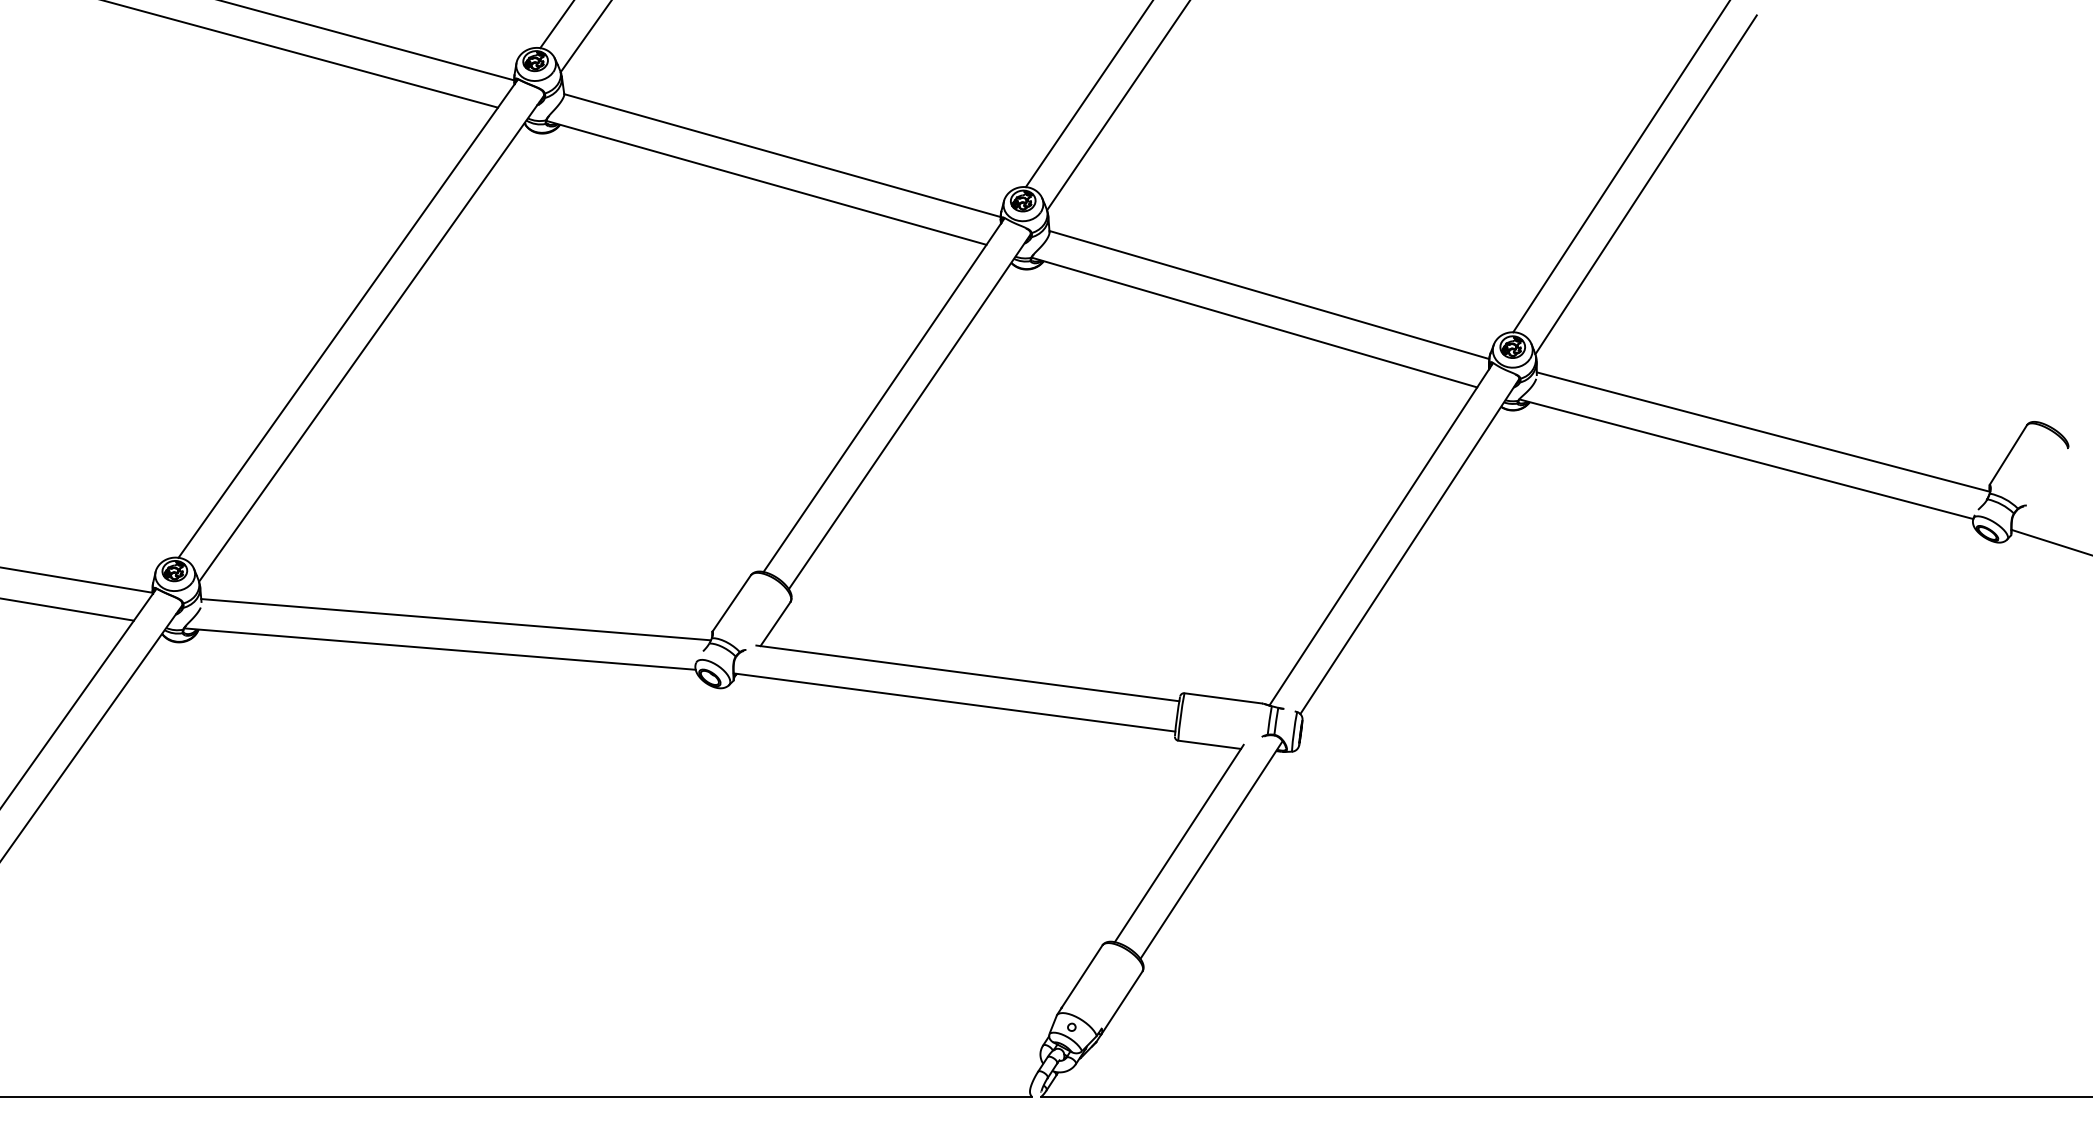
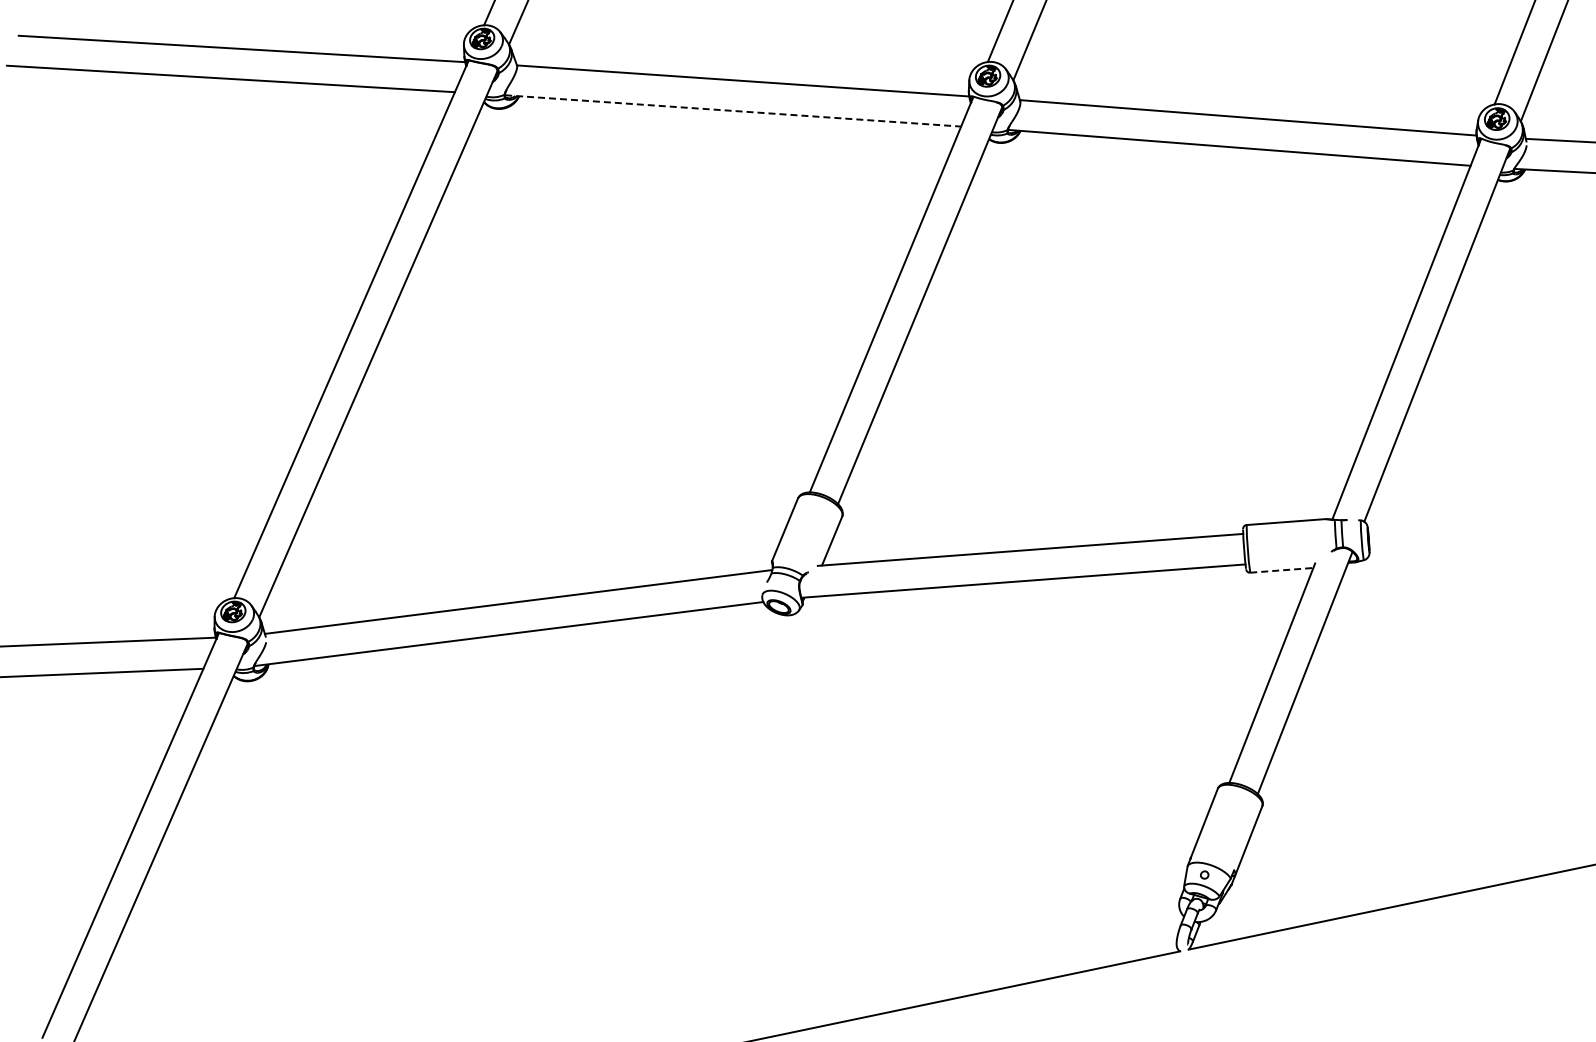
line: (766, 182) -> (733, 110), solid -> dashed
line: (1209, 744) -> (1281, 570), solid -> dashed

